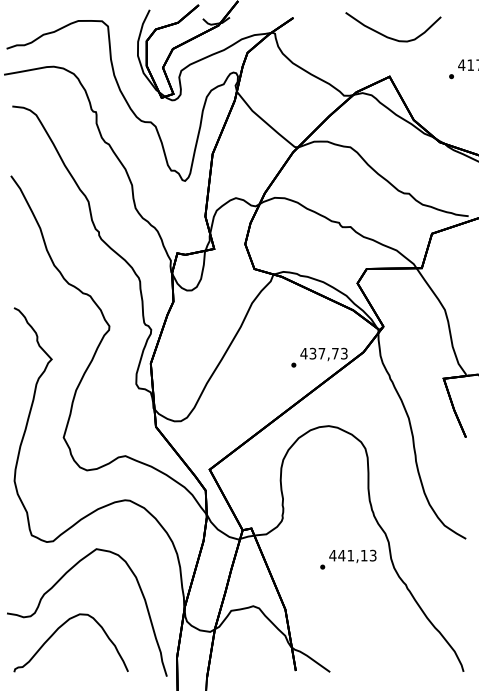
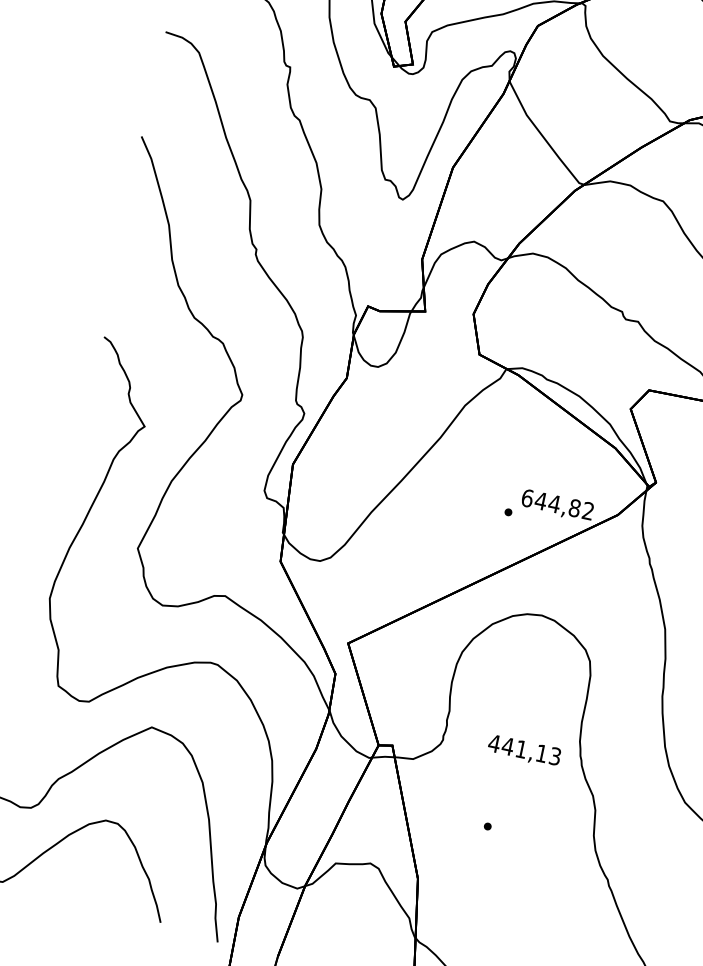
text: (323, 353) -> (556, 504), 437,73 -> 644,82
text: (352, 555) -> (524, 749), moved

